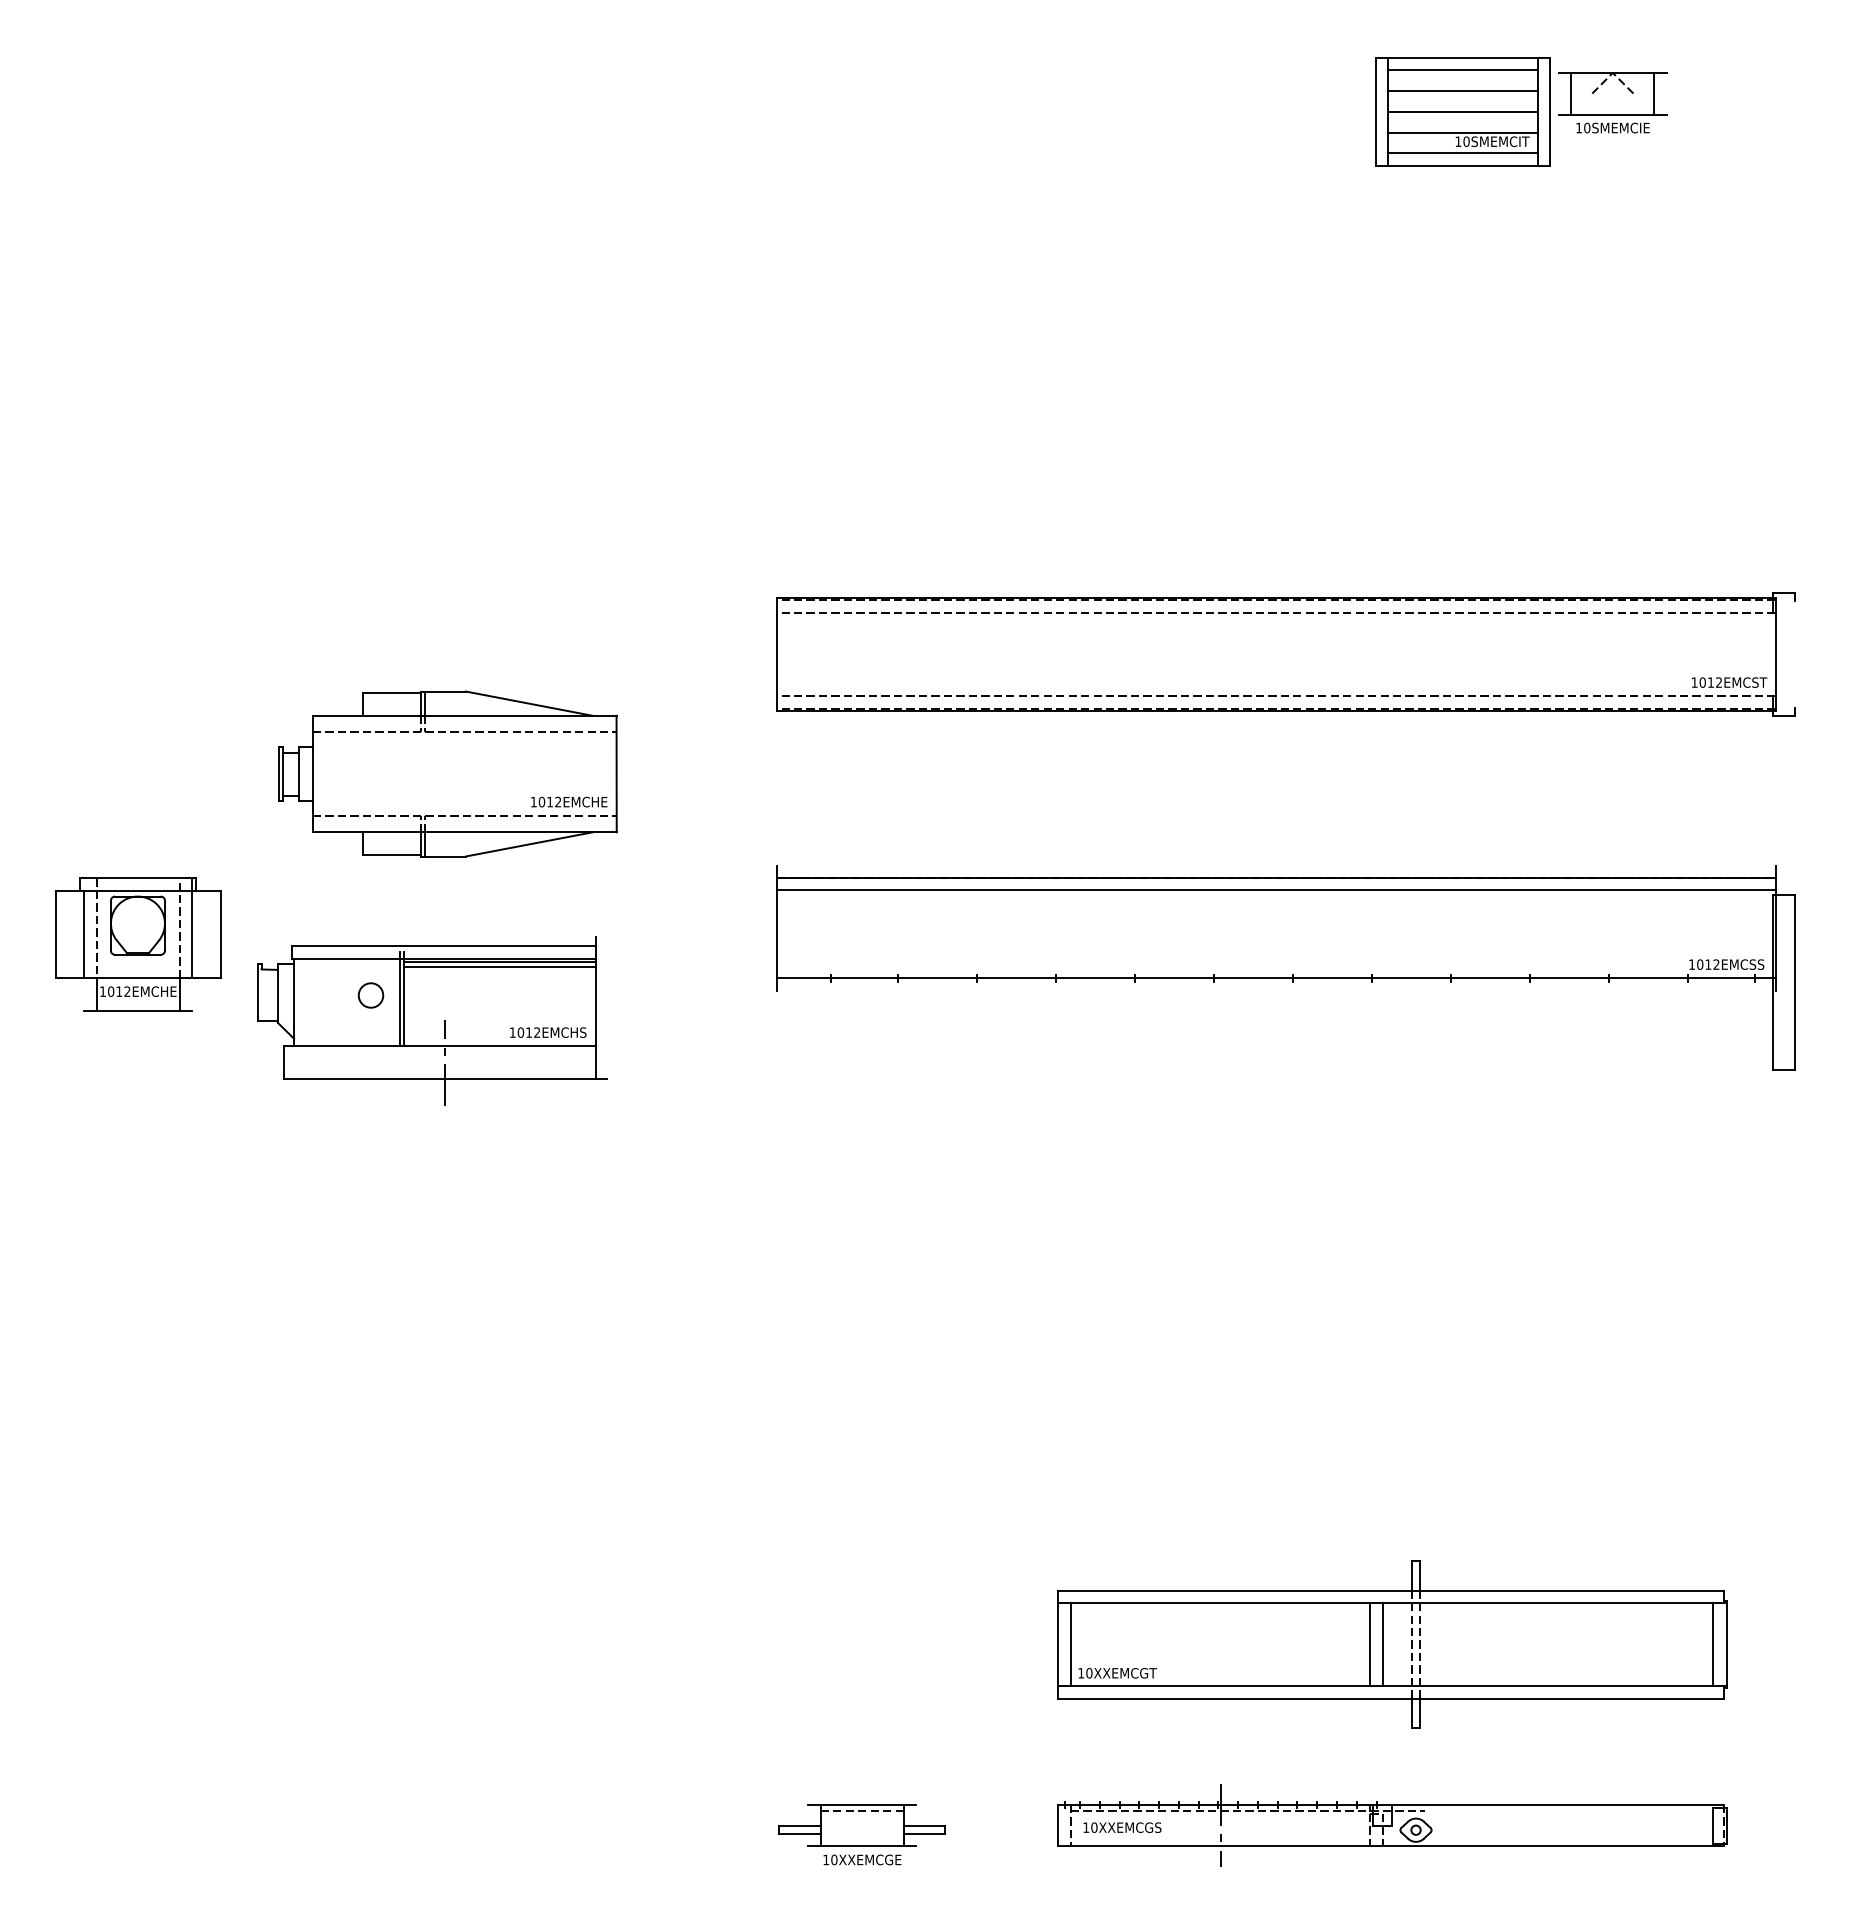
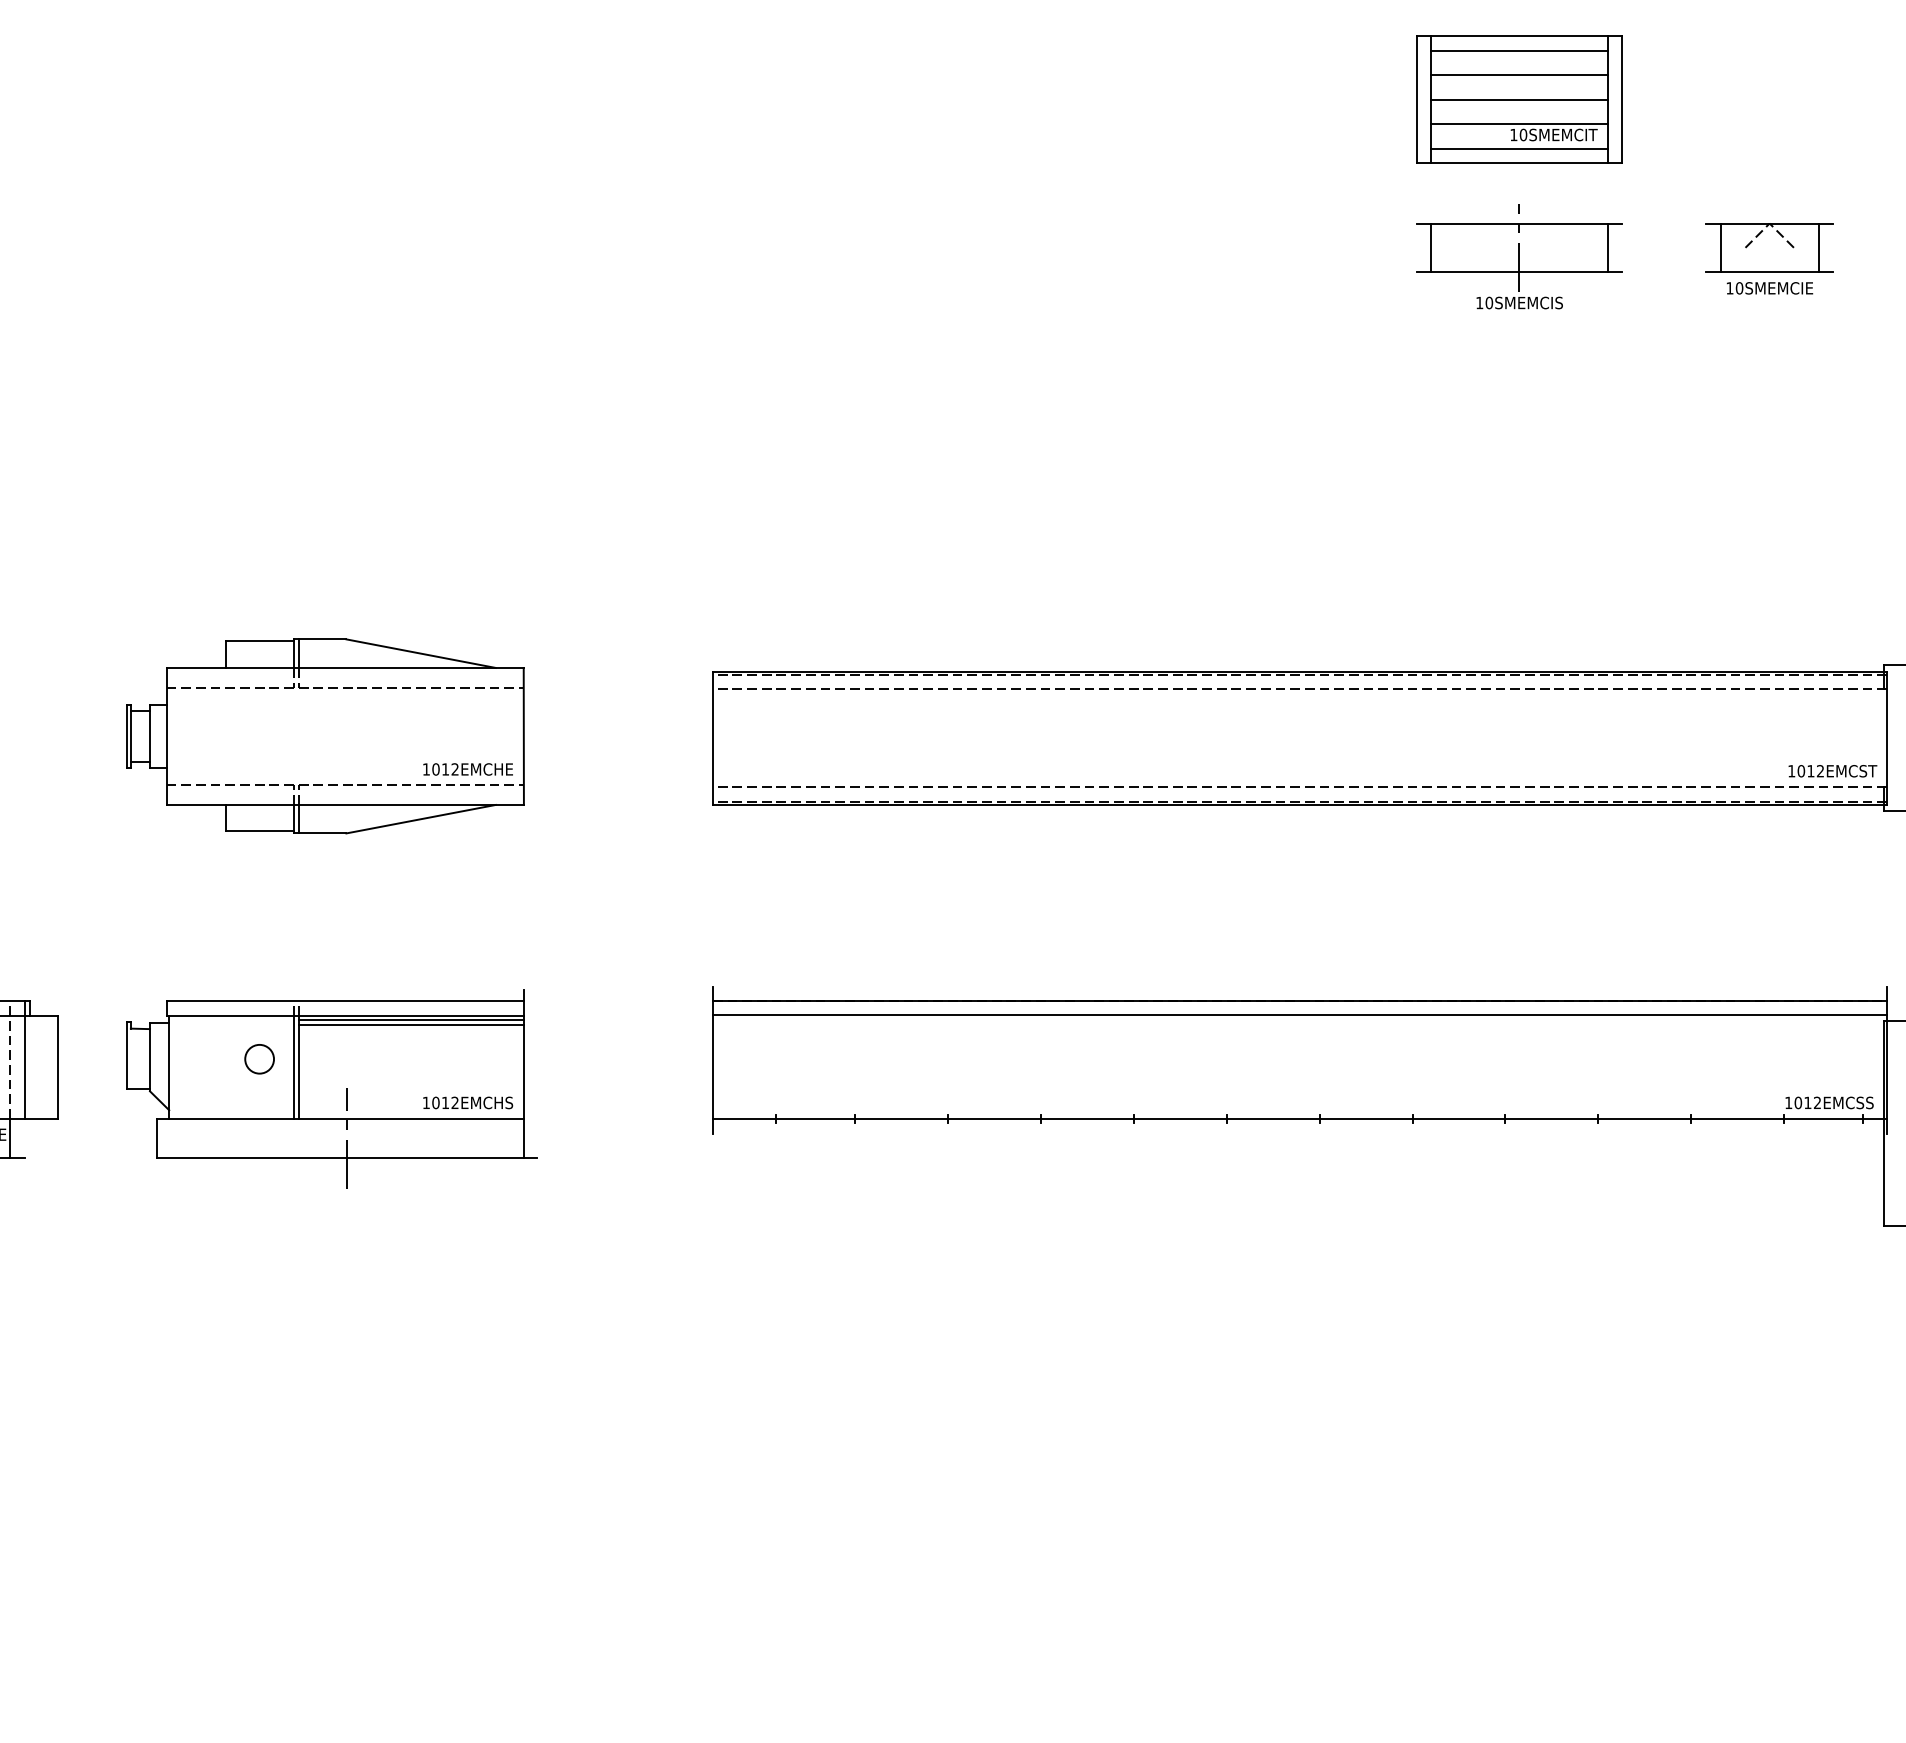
part: (1612, 102) -> (1769, 258), moved
part: (1462, 244) -> (1518, 255), added
part: (447, 773) -> (324, 735), moved
part: (432, 1020) -> (331, 1088), moved

